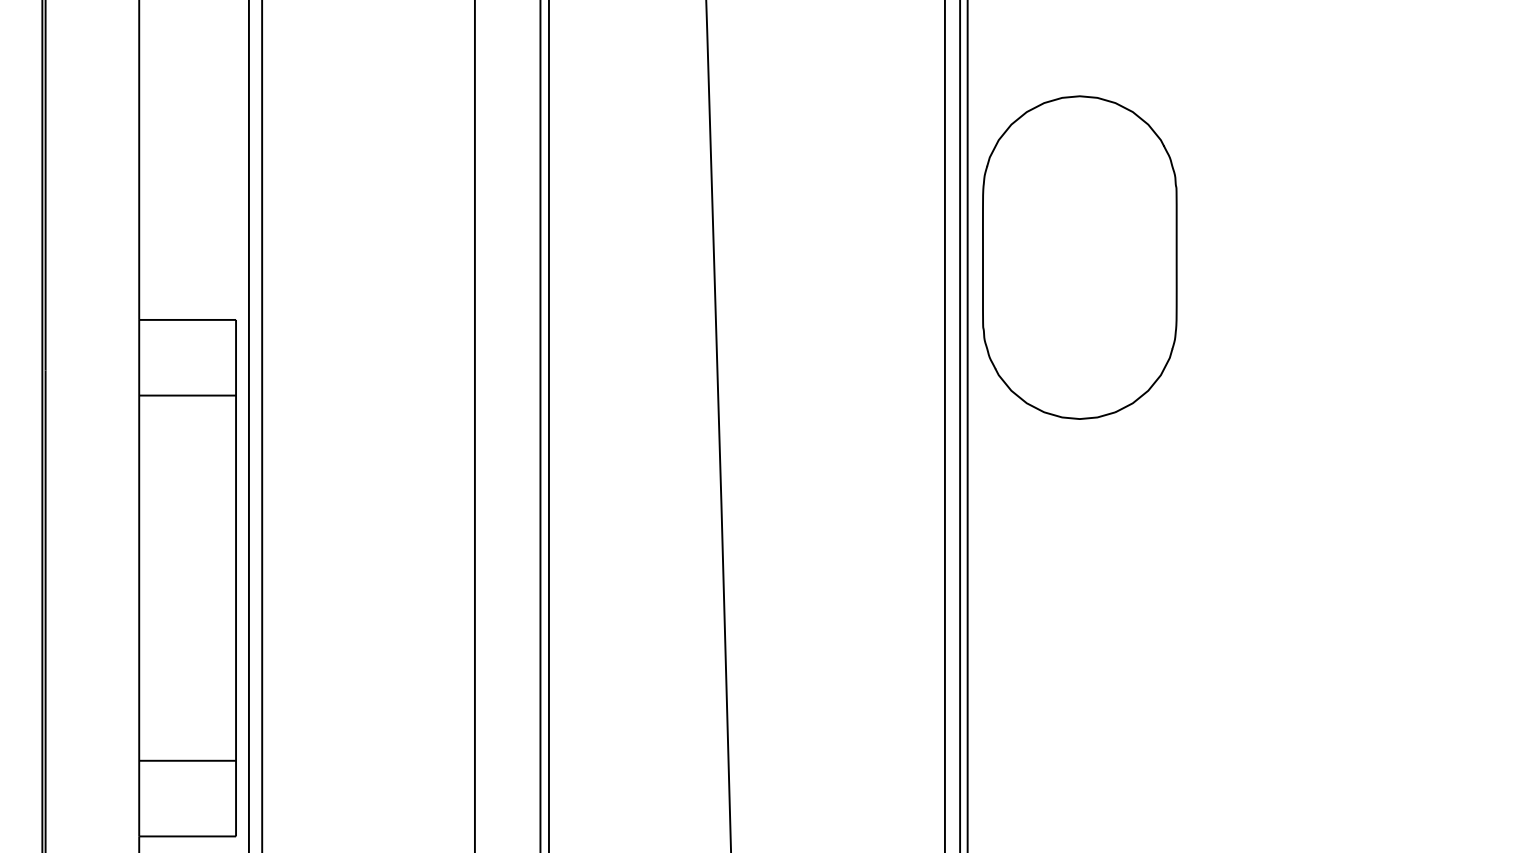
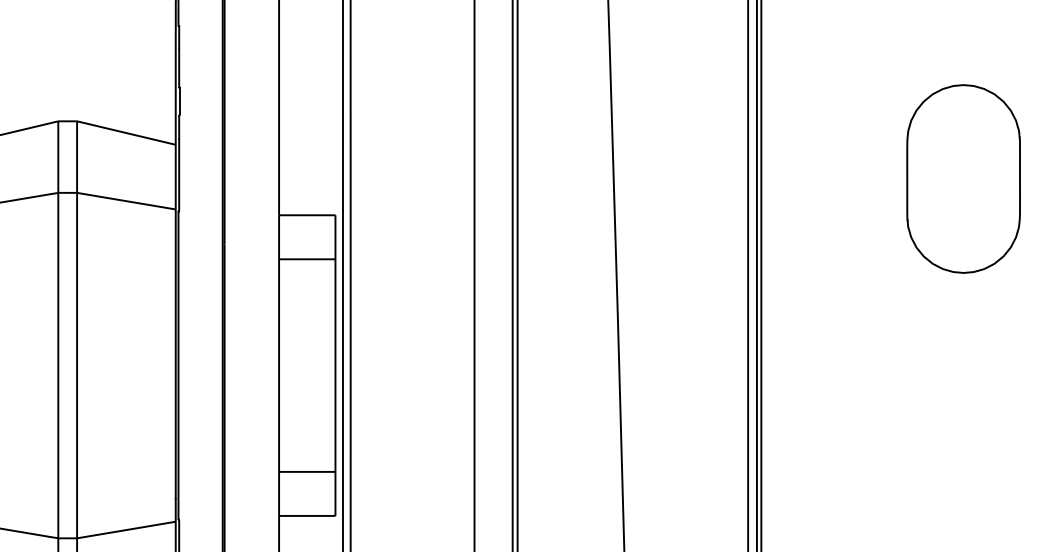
part: (1079, 256) -> (963, 178), moved

